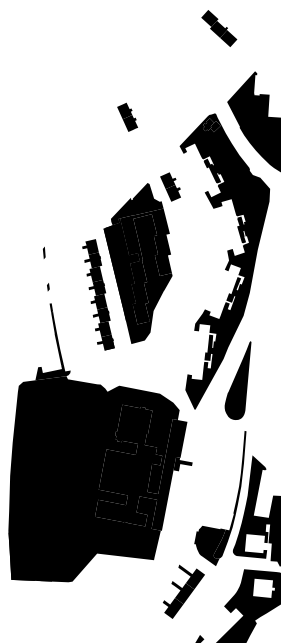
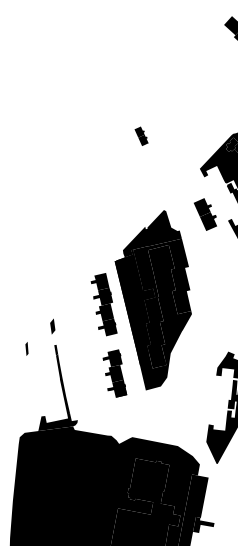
part: (127, 116) -> (141, 135), size x0.6
part: (170, 186) -> (205, 213), moved
line: (44, 252) -> (27, 348), moved
part: (48, 287) -> (53, 327), size x1.6
fill: (98, 301) -> (109, 342), removed

